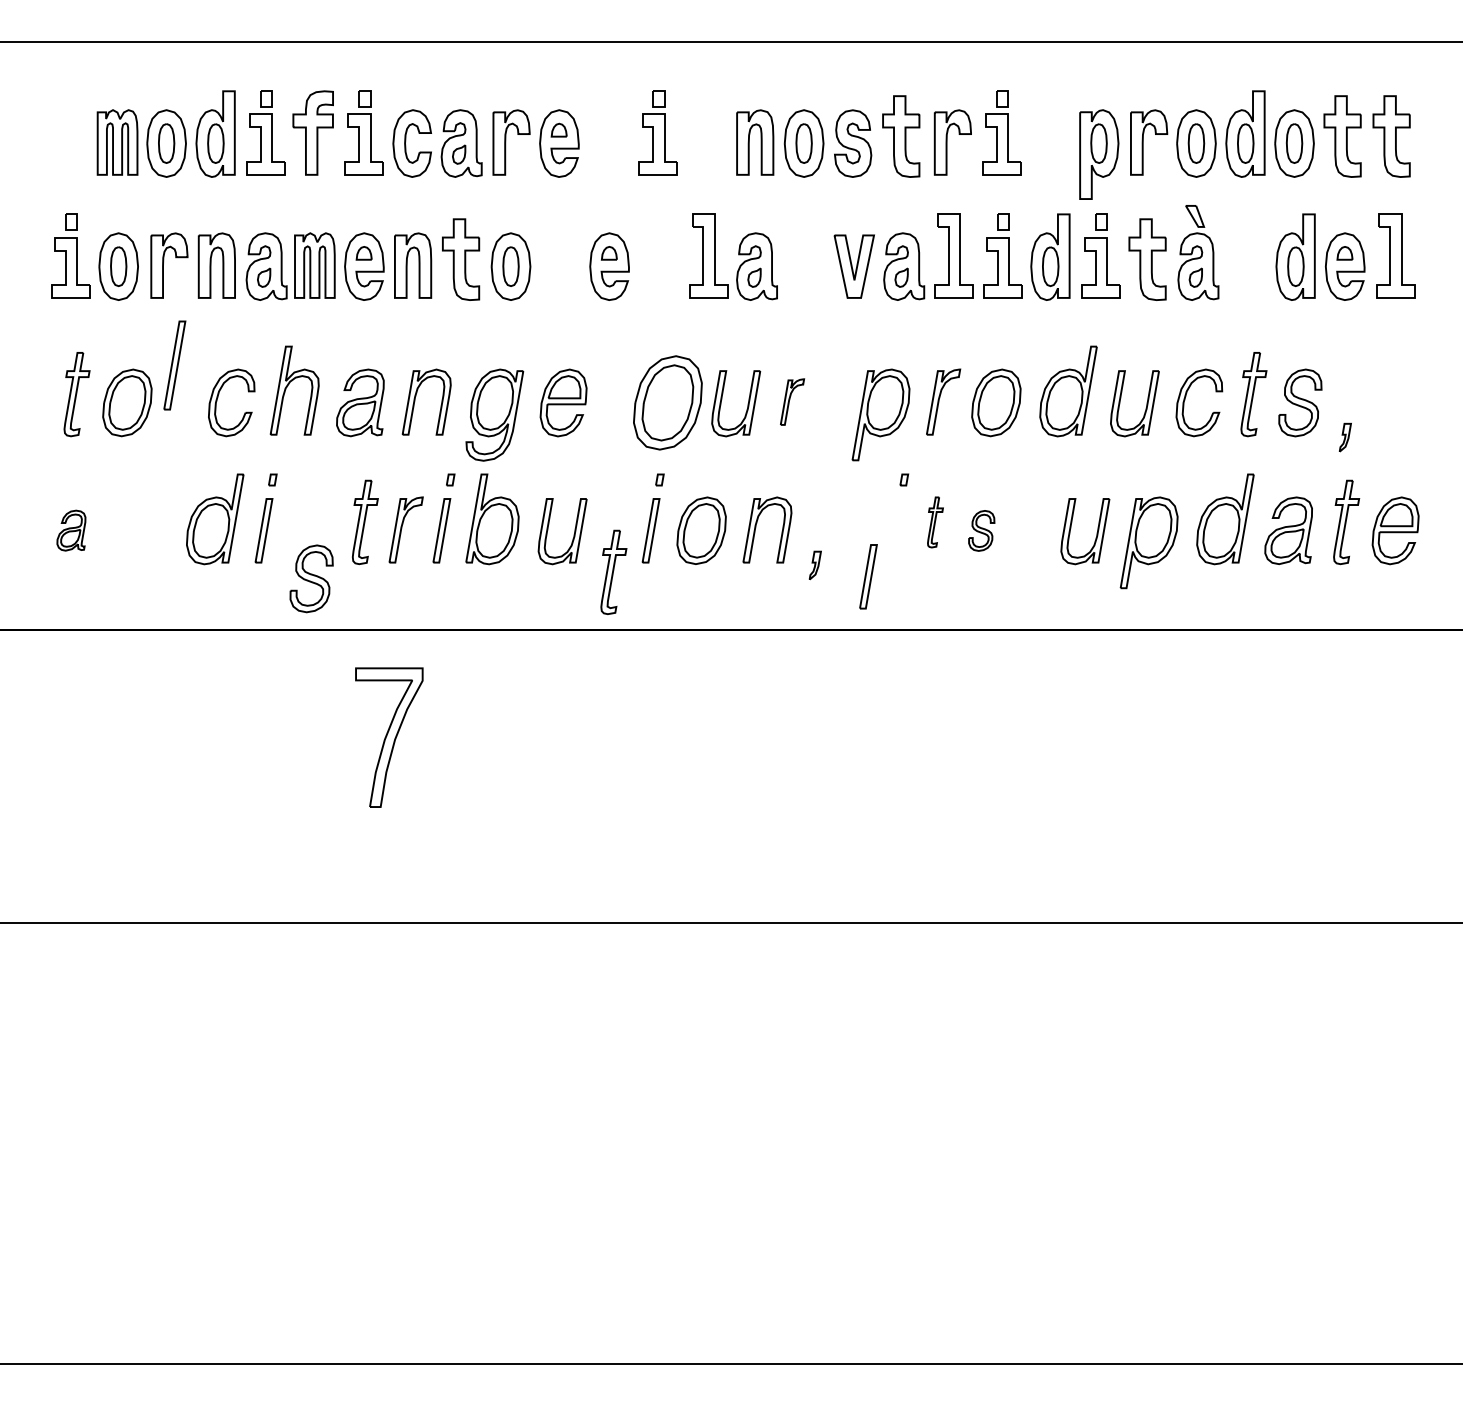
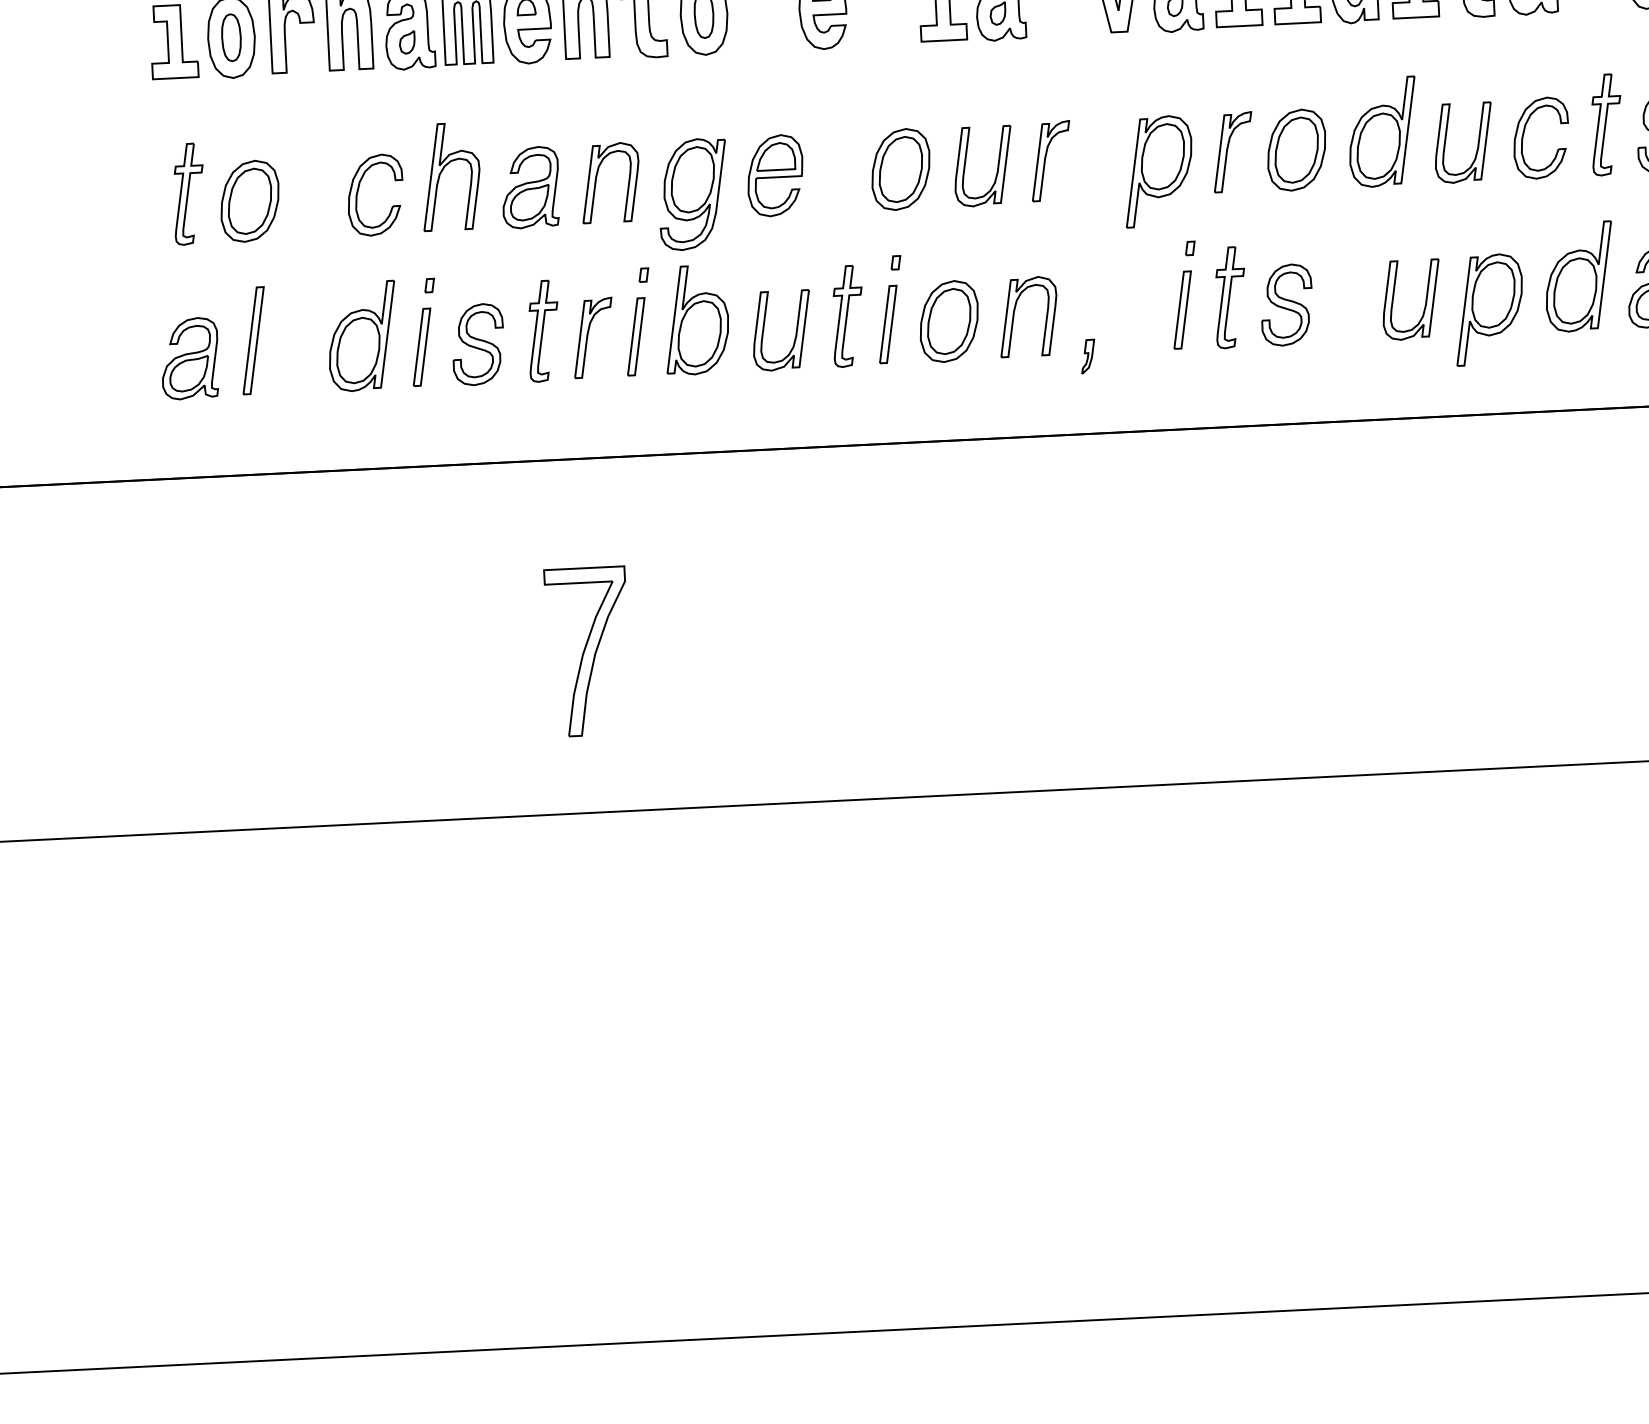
part: (174, 365) -> (253, 340), moved
part: (792, 401) -> (1051, 160), size x1.43
part: (667, 402) -> (900, 169), size x0.71
part: (935, 522) -> (1230, 297), size x1.67
part: (71, 530) -> (190, 358), size x1.67
part: (981, 530) -> (1286, 304), size x1.67
part: (613, 571) -> (847, 315), moved
part: (868, 576) -> (1182, 309), moved
part: (311, 578) -> (478, 344), moved
part: (389, 737) -> (588, 651), moved

